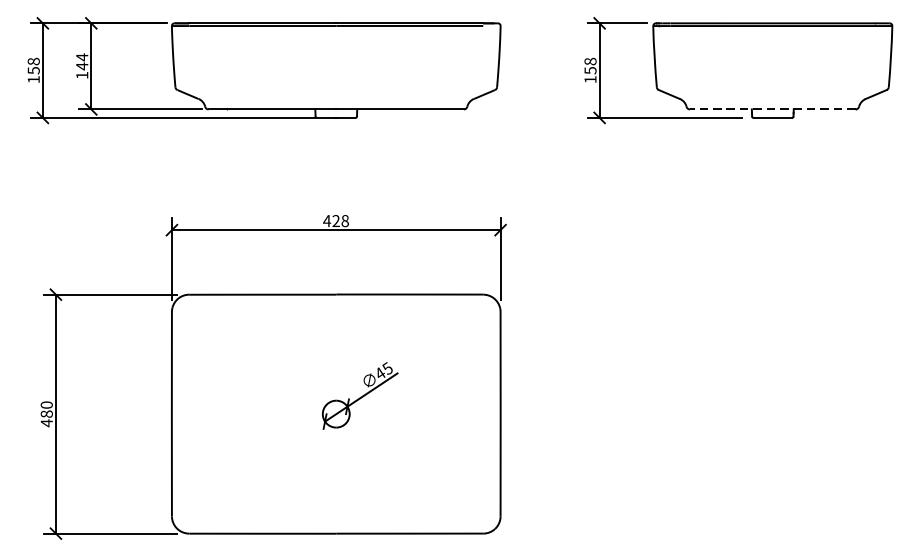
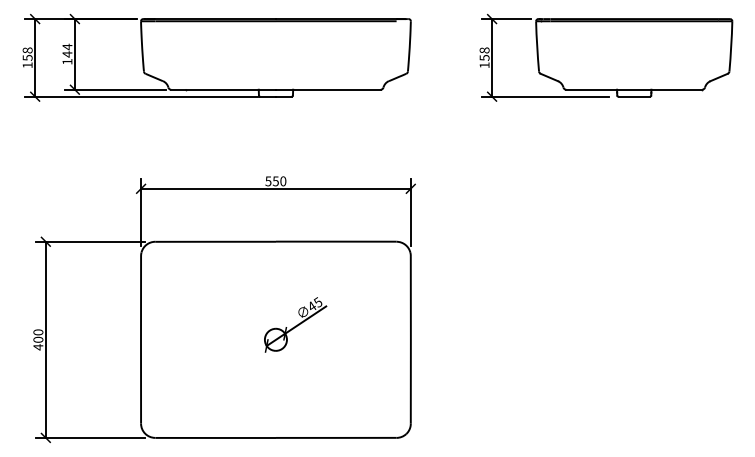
line: (773, 109) -> (634, 89), dashed -> solid
text: (335, 221) -> (275, 181), 428 -> 550
text: (46, 413) -> (38, 339), 480 -> 400

